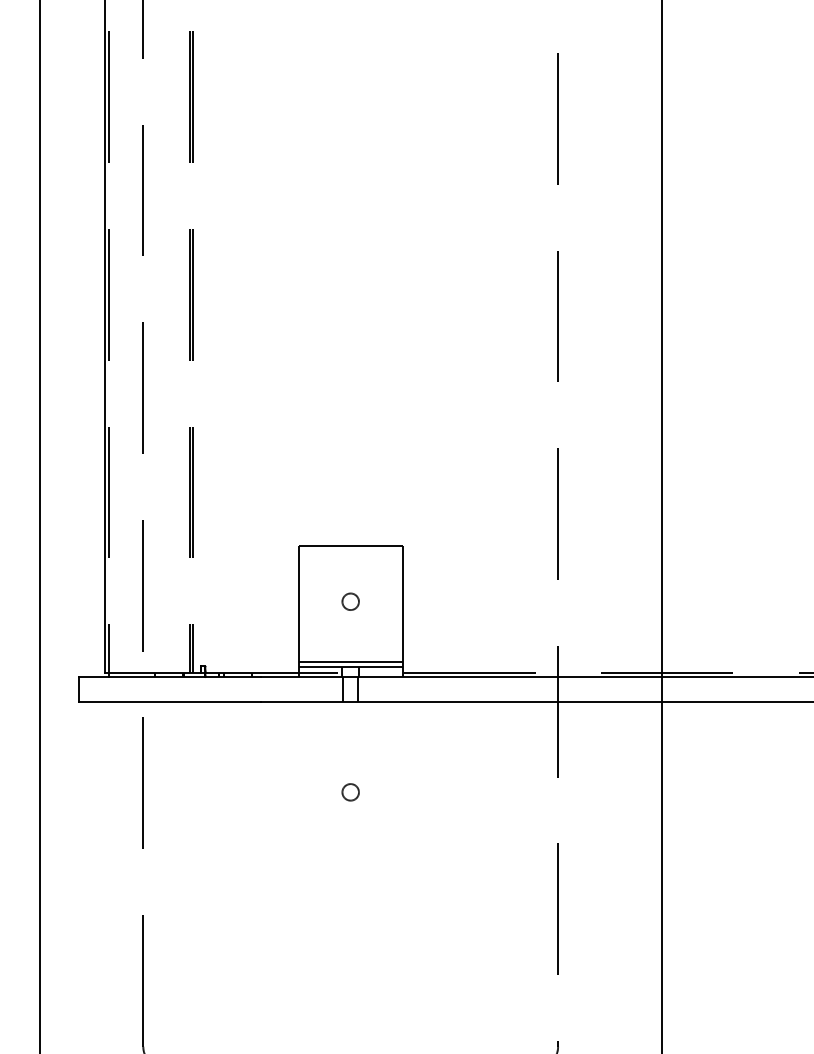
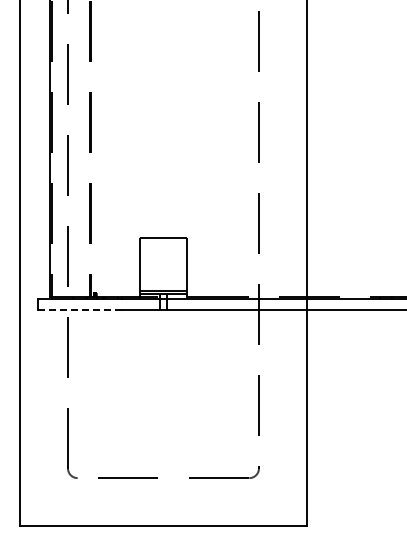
circle: (350, 601) -> (163, 263), removed
line: (170, 703) -> (80, 310), solid -> dashed
circle: (350, 792) -> (163, 351), removed

